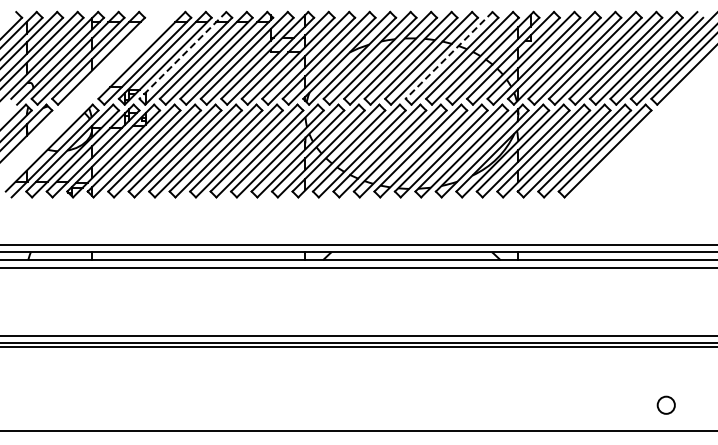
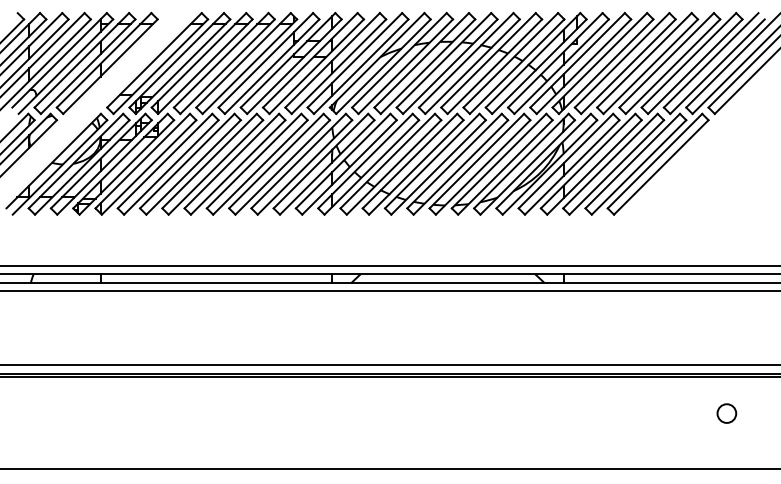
line: (182, 55) -> (198, 60), dashed -> solid
line: (448, 55) -> (487, 60), dashed -> solid
circle: (665, 404) -> (725, 412), moved

